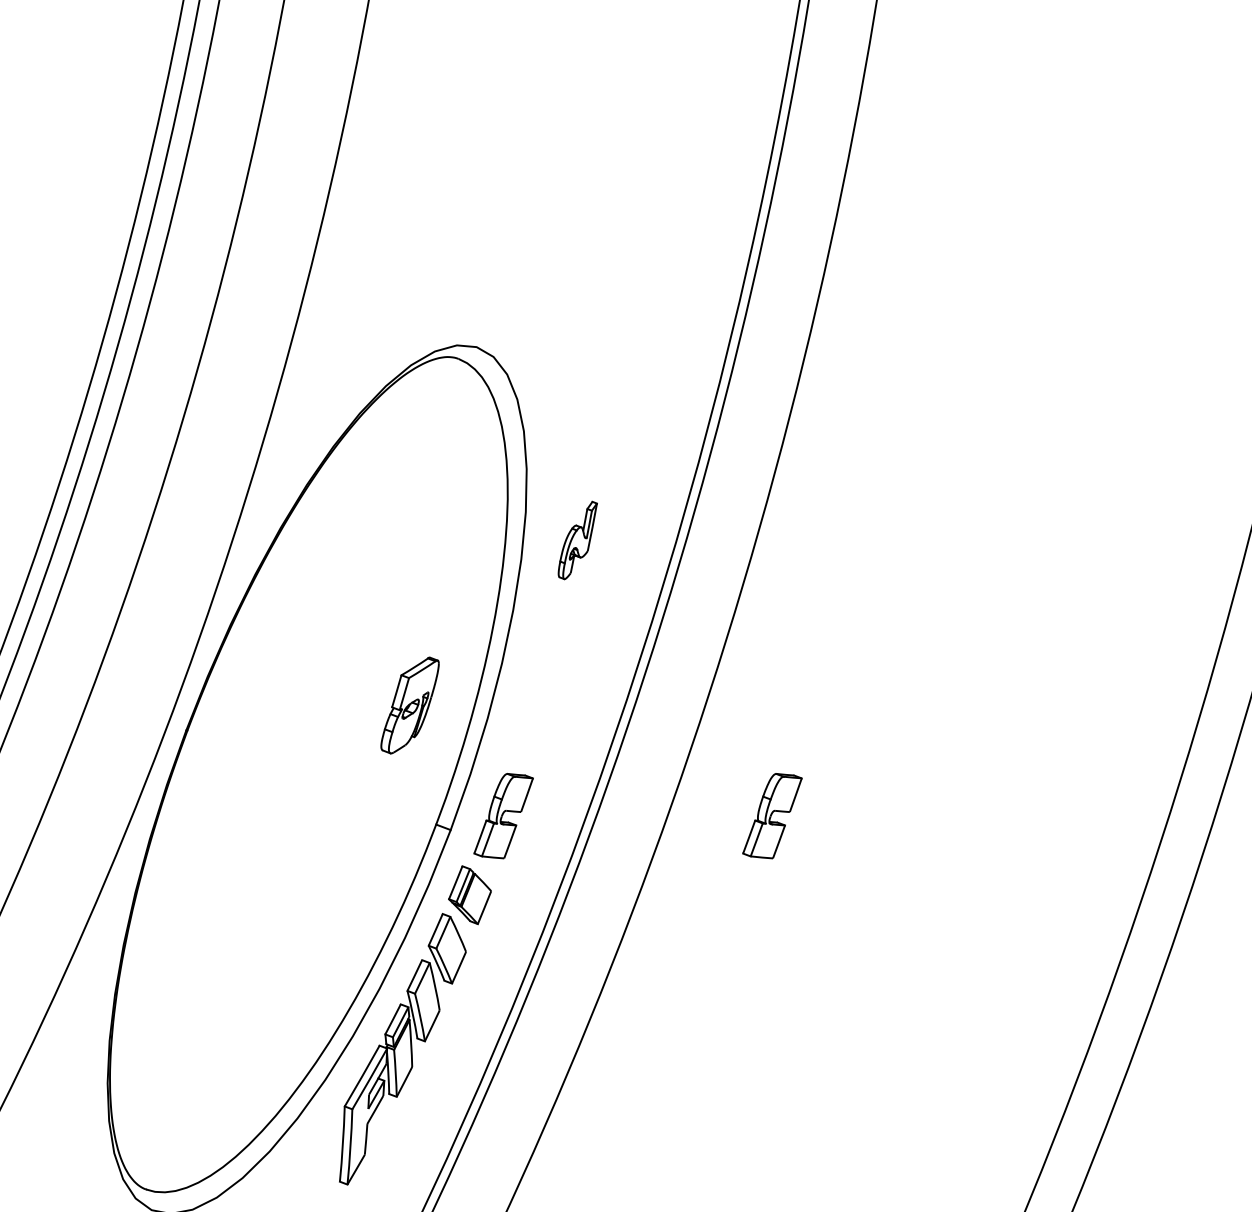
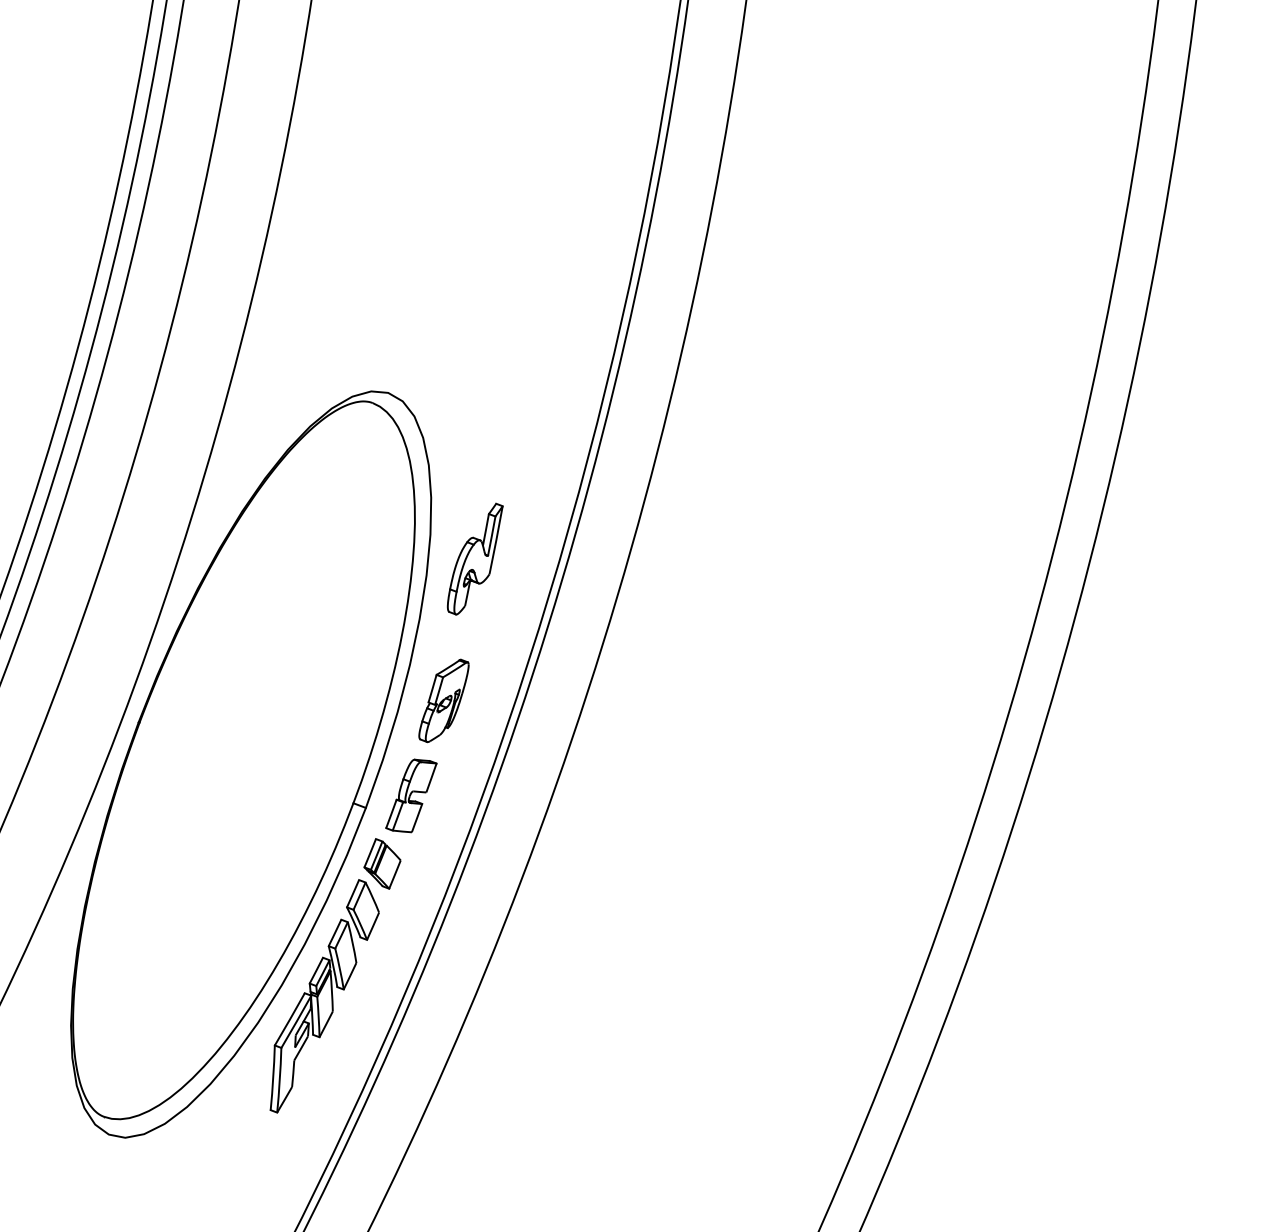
part: (577, 539) -> (474, 558), size x1.67
part: (409, 705) -> (443, 700), moved
part: (772, 815) -> (642, 795), removed

